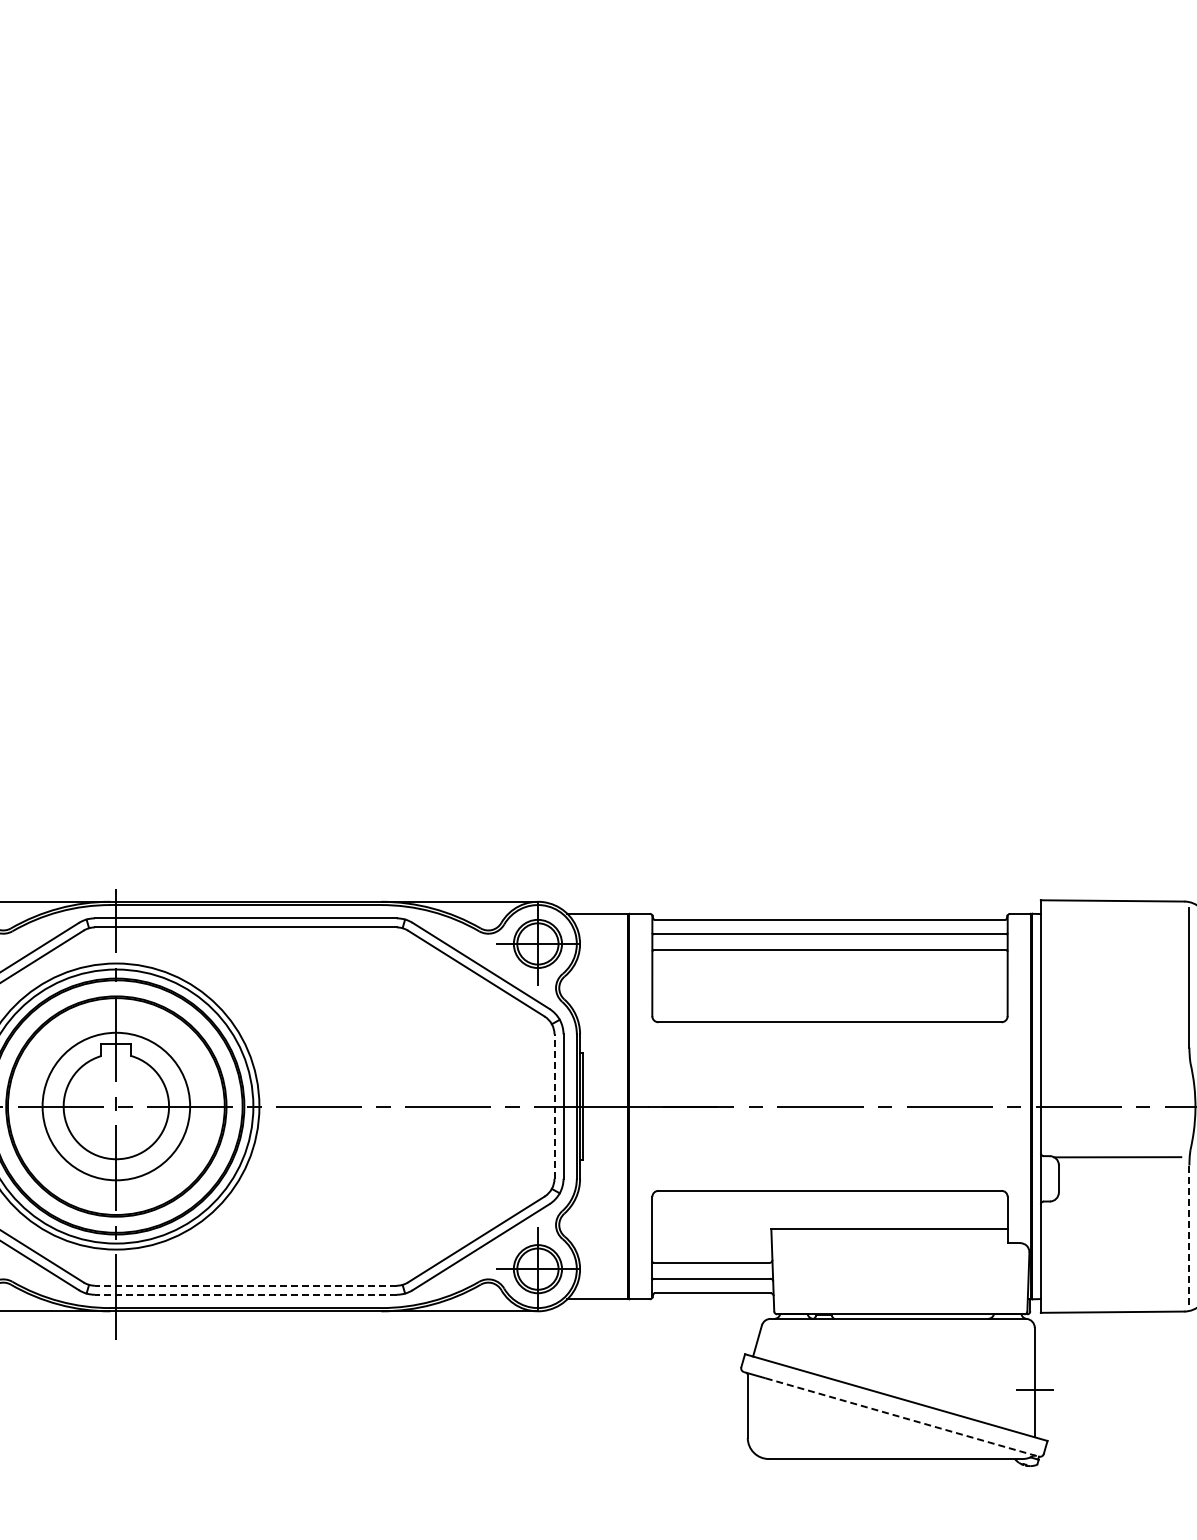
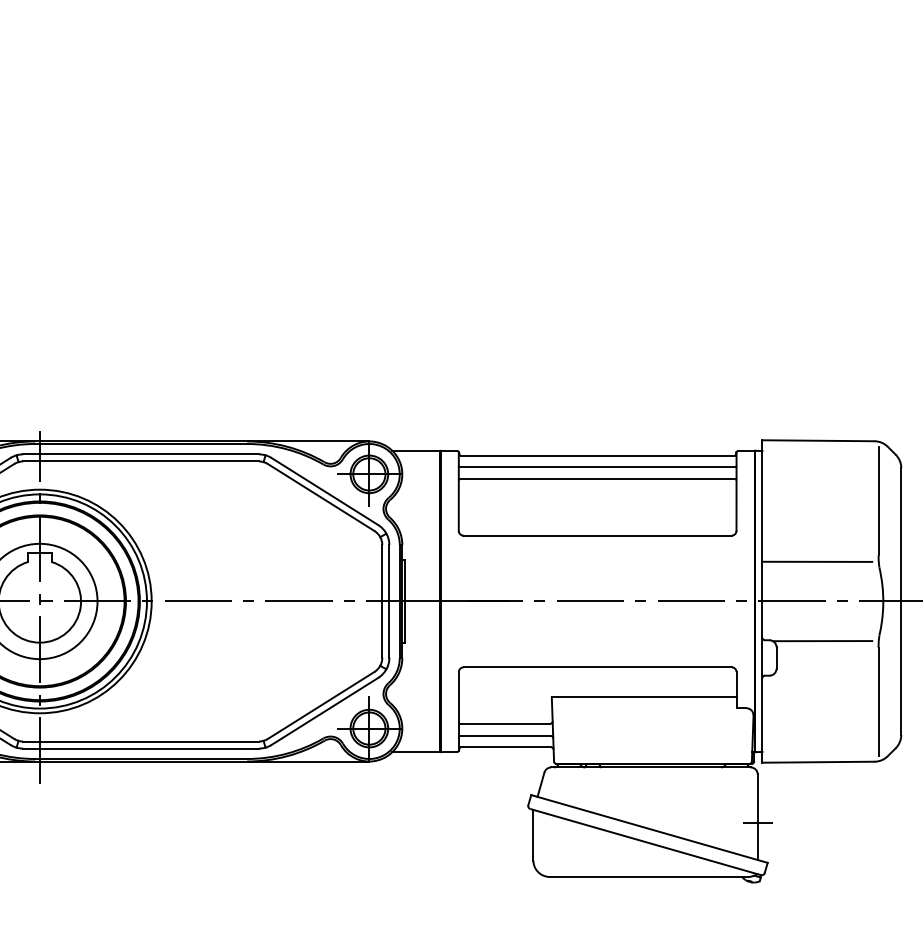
line: (1110, 1055) -> (816, 561), added
line: (554, 1106) -> (382, 601), dashed -> solid
line: (1189, 1235) -> (878, 702), dashed -> solid
line: (245, 1285) -> (140, 741), dashed -> solid
line: (245, 1294) -> (140, 748), dashed -> solid
line: (902, 1417) -> (654, 844), dashed -> solid

